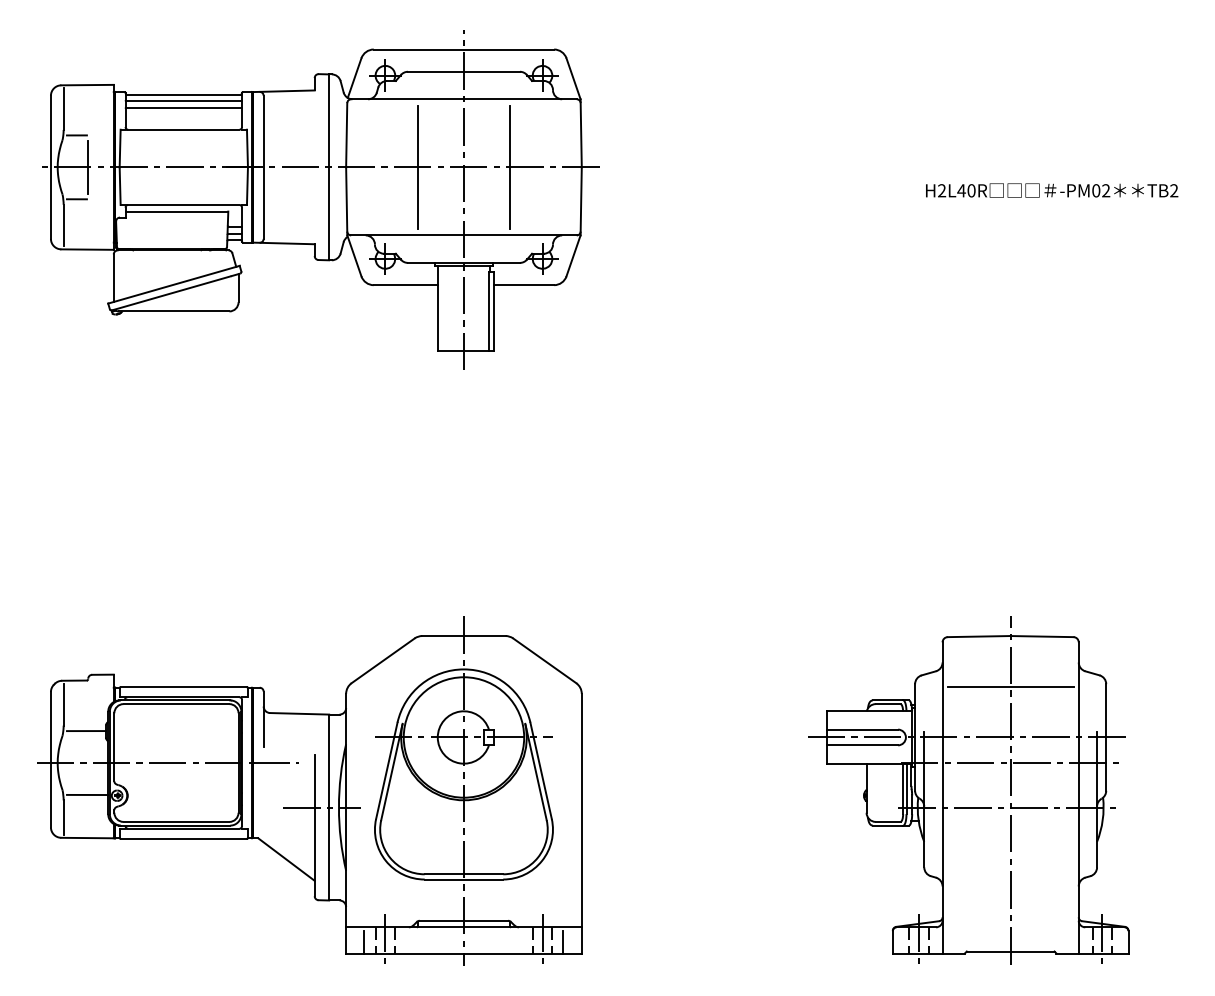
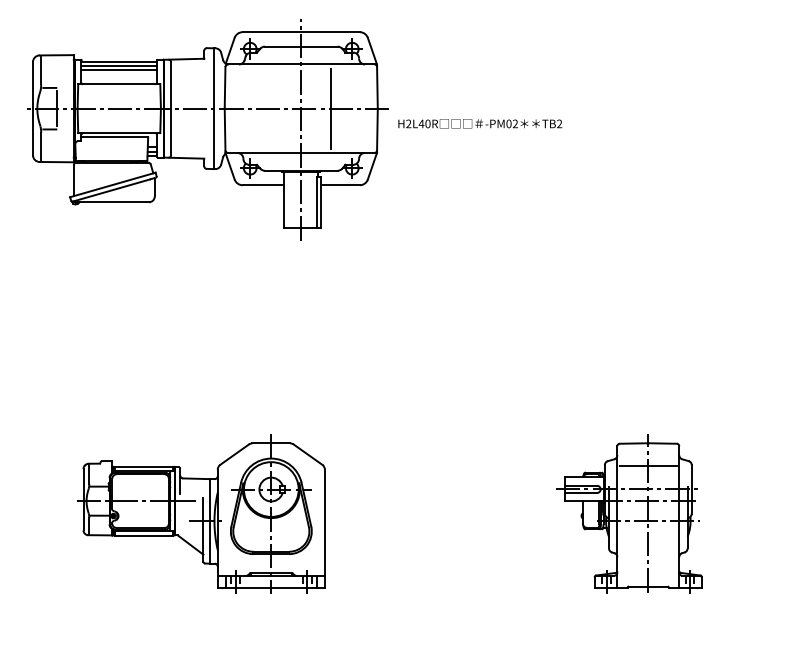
line: (418, 167) -> (271, 108), removed
text: (1052, 190) -> (480, 123), moved
part: (310, 790) -> (201, 513), size x0.7
part: (969, 790) -> (629, 513), size x0.7

